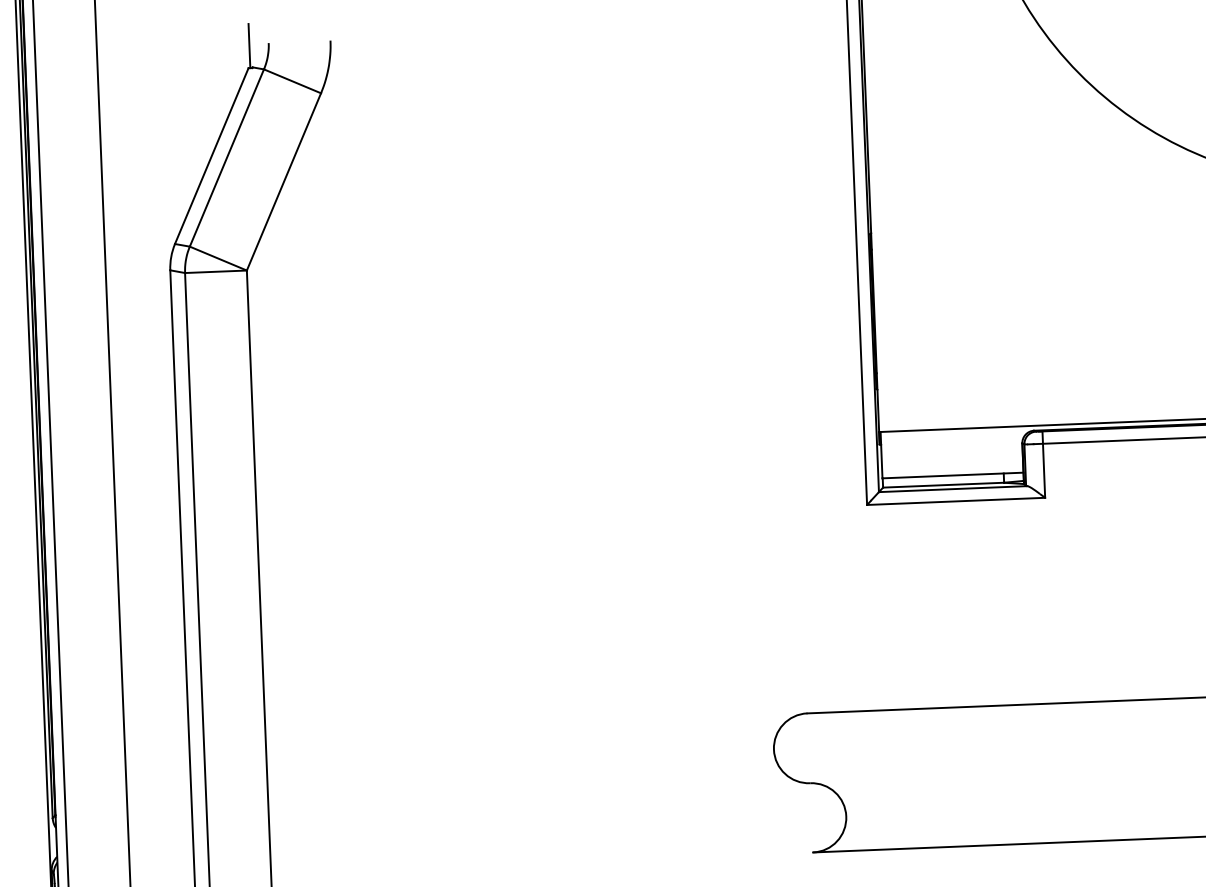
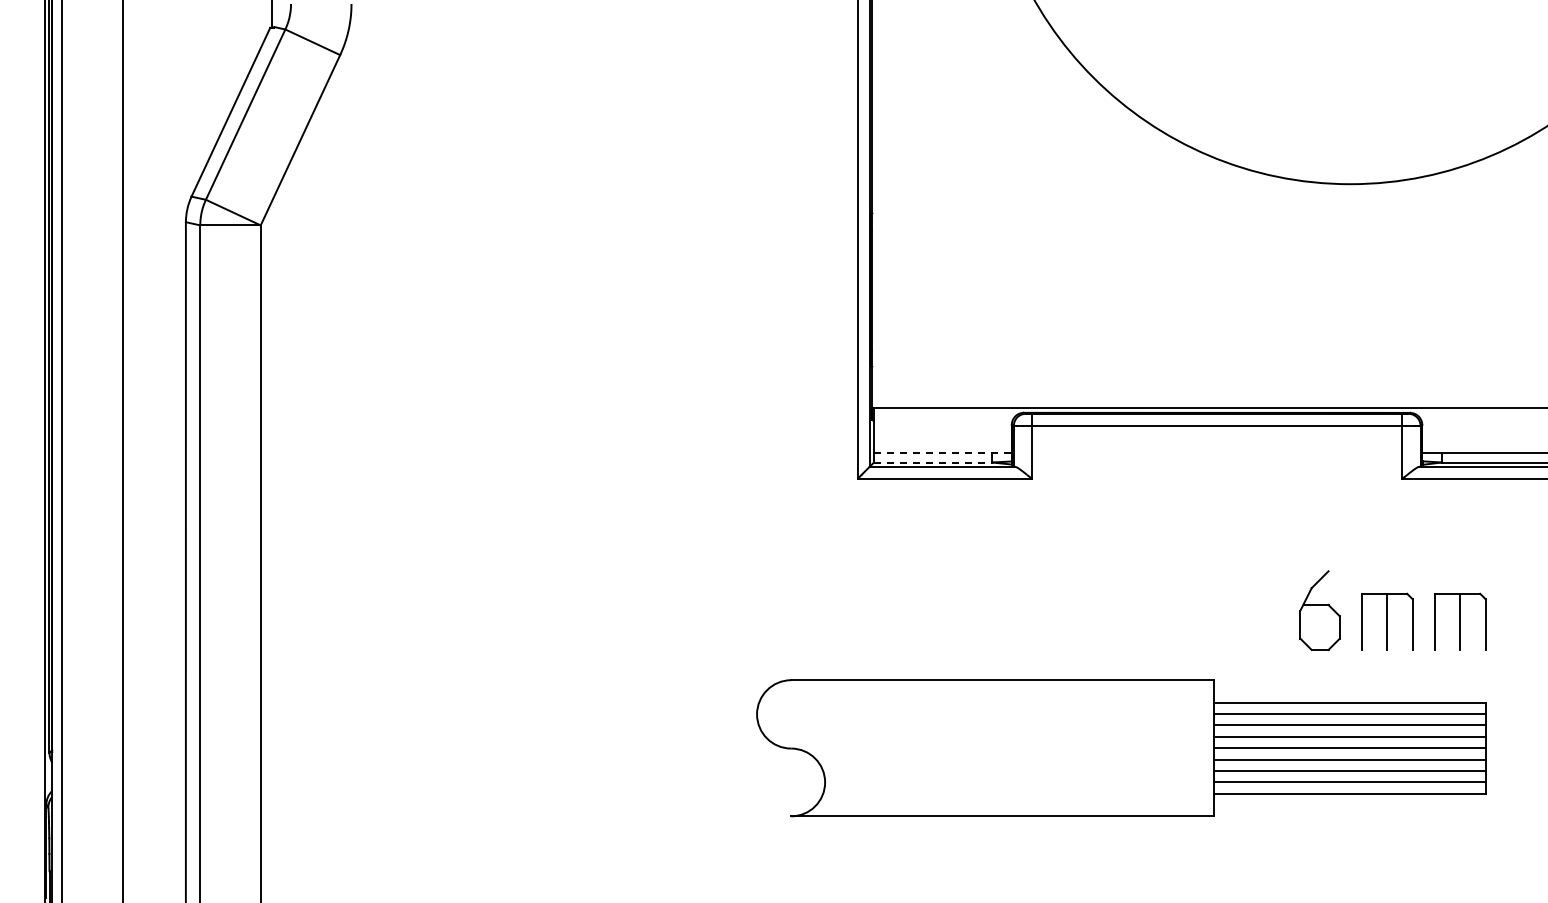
line: (953, 475) -> (943, 453), solid -> dashed
line: (943, 485) -> (933, 462), solid -> dashed

